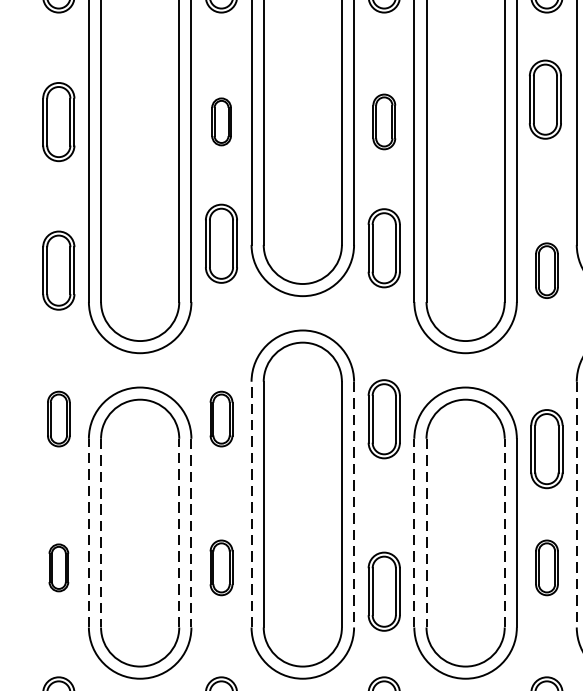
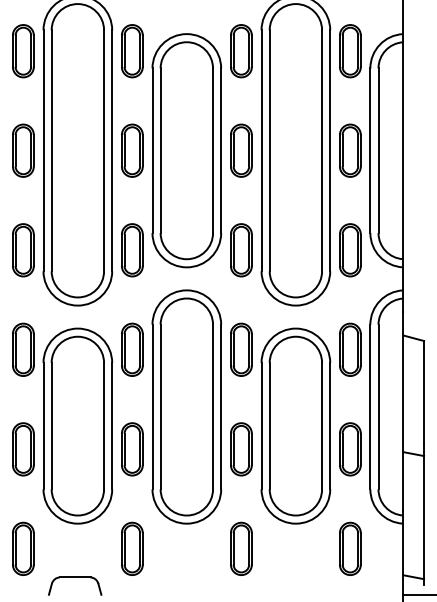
part: (545, 99) -> (350, 150), moved
part: (221, 121) -> (132, 150), size x1.67
part: (384, 121) -> (241, 150), size x1.43
part: (221, 244) -> (132, 250), moved
part: (384, 248) -> (241, 250), moved
part: (547, 270) -> (350, 250), size x1.43
part: (59, 418) -> (23, 349), size x1.43
part: (221, 418) -> (132, 349), size x1.43
part: (547, 448) -> (350, 349), moved
line: (251, 503) -> (152, 406), dashed -> solid
line: (354, 505) -> (221, 407), dashed -> solid
line: (576, 505) -> (370, 407), dashed -> solid
line: (88, 532) -> (43, 425), dashed -> solid
line: (179, 532) -> (104, 425), dashed -> solid
line: (414, 532) -> (261, 425), dashed -> solid
line: (505, 532) -> (322, 425), dashed -> solid
line: (100, 533) -> (51, 426), dashed -> solid
line: (191, 533) -> (112, 426), dashed -> solid
line: (426, 533) -> (269, 426), dashed -> solid
part: (59, 568) -> (23, 449), size x1.67
part: (221, 568) -> (132, 449), size x1.43
part: (547, 568) -> (350, 449), size x1.43
part: (384, 591) -> (241, 449), moved

